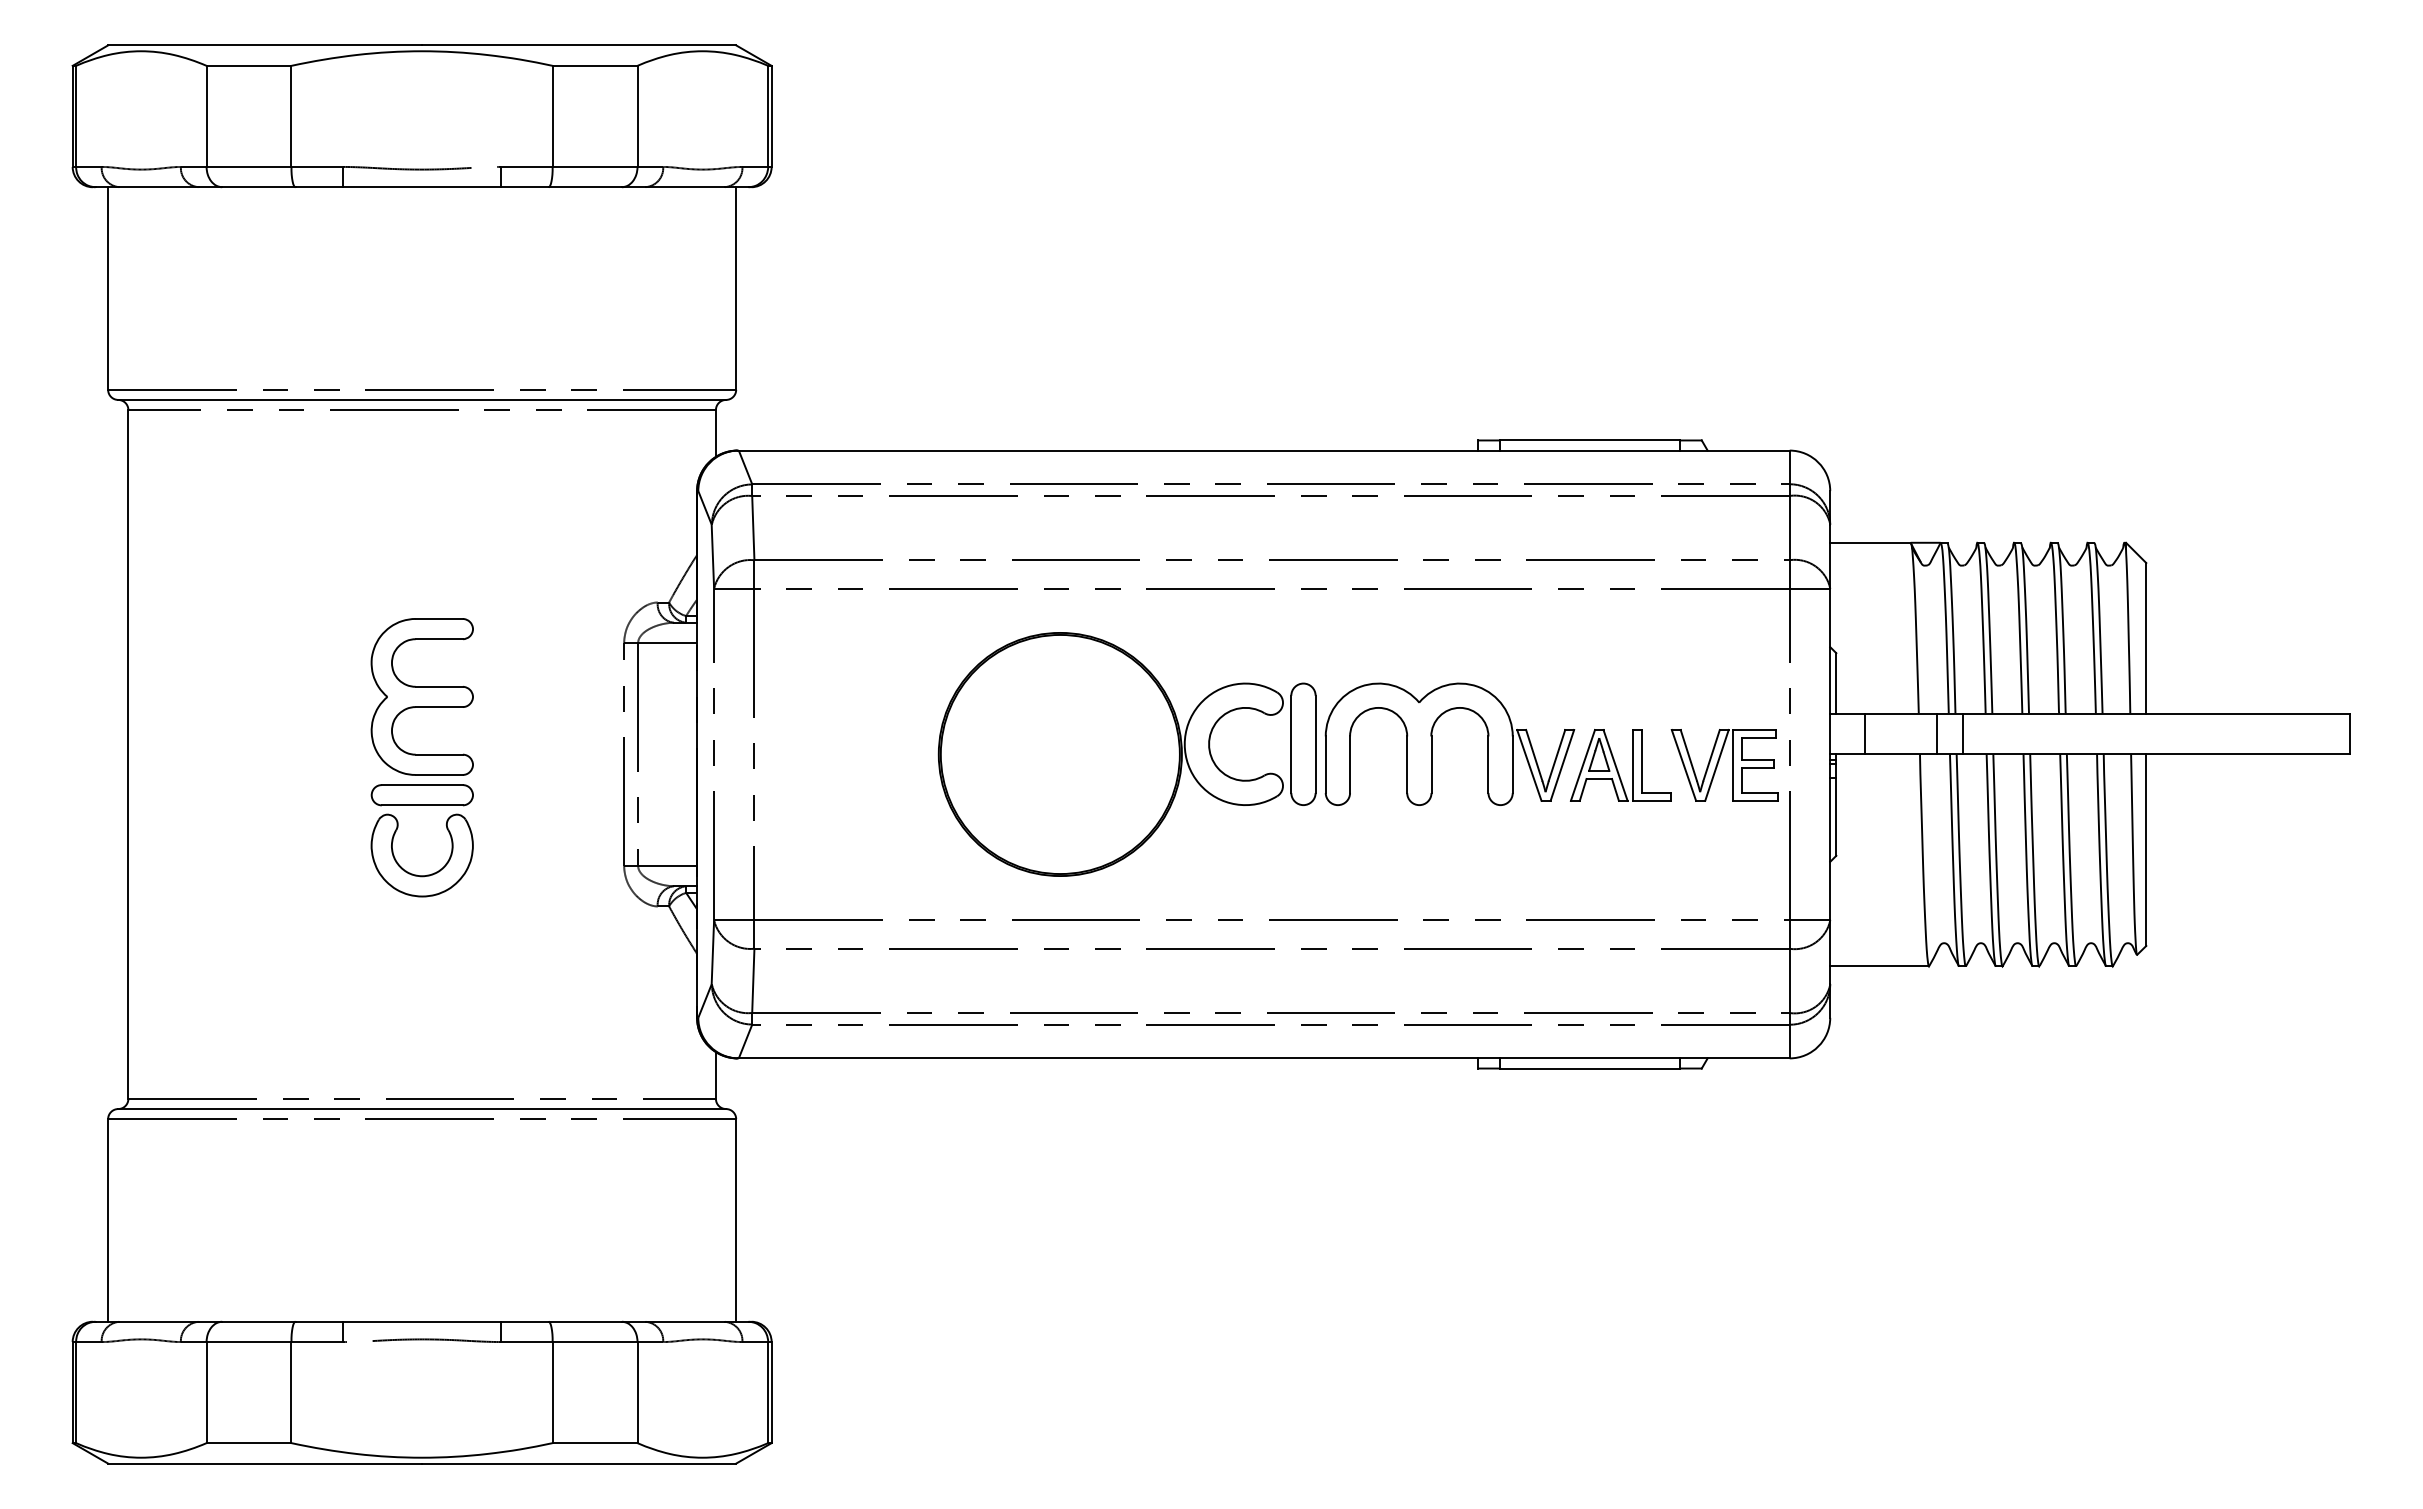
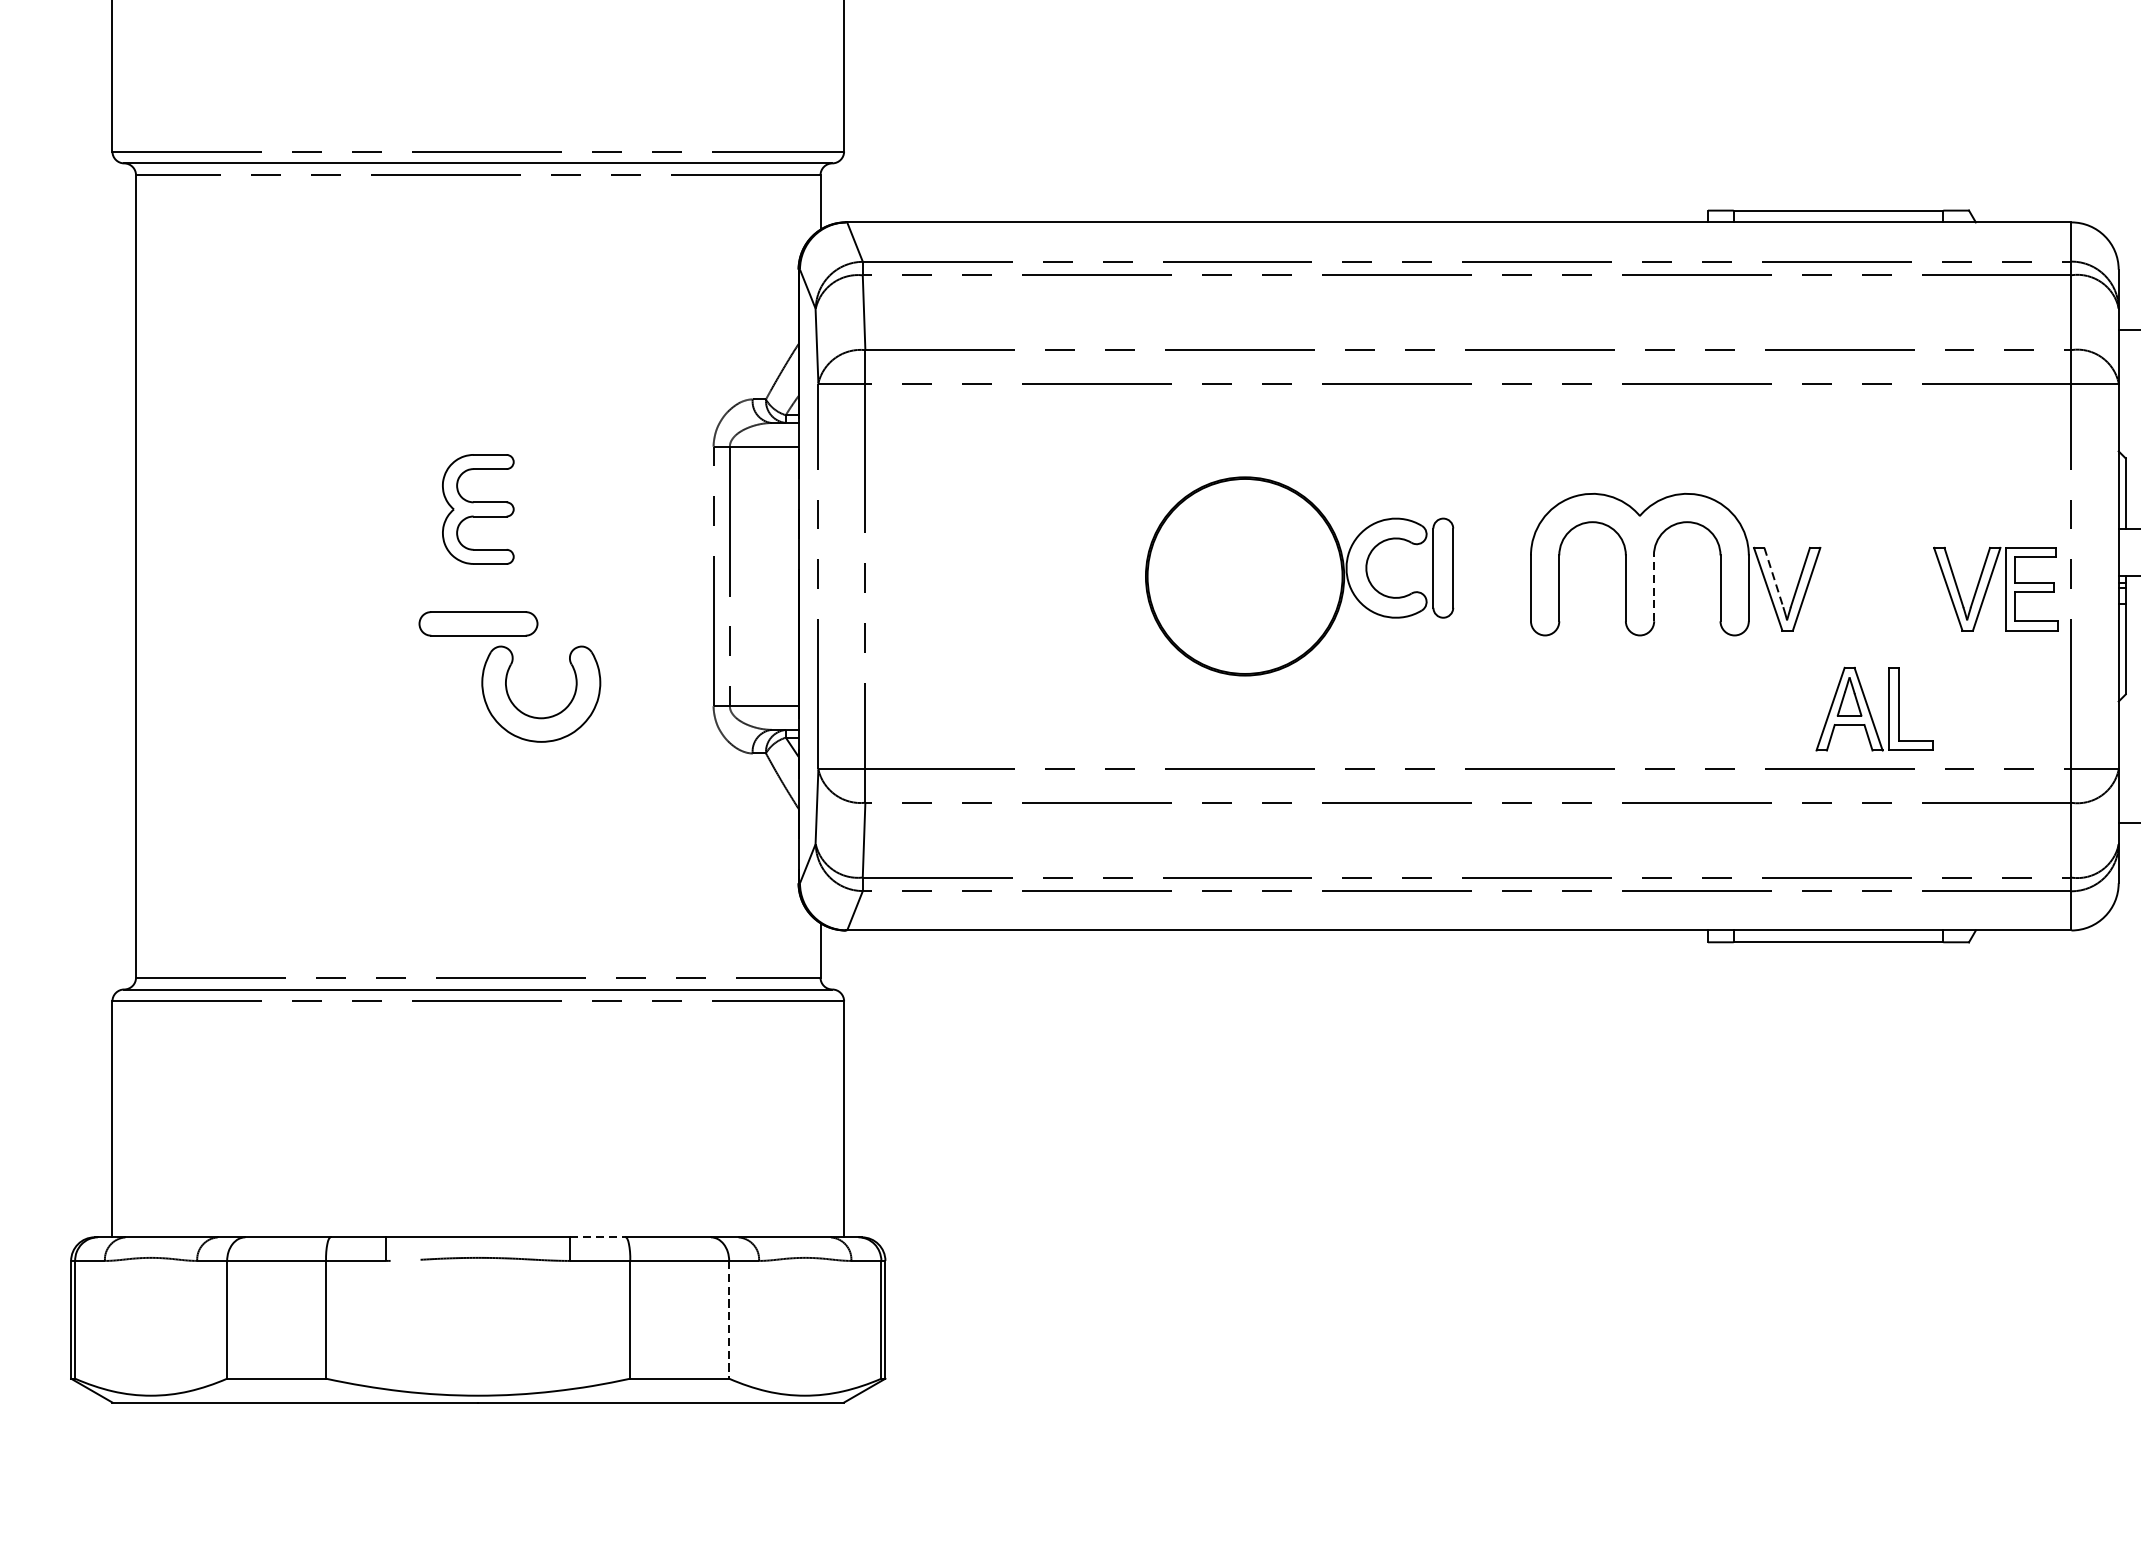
part: (421, 696) -> (477, 508), size x0.6
part: (1126, 754) -> (1298, 576), size x0.7
line: (1534, 755) -> (1774, 577), solid -> dashed
line: (1431, 764) -> (1654, 588), solid -> dashed
part: (1620, 765) -> (1874, 709), moved
part: (416, 874) -> (534, 716), moved
line: (524, 1321) -> (597, 1237), solid -> dashed
line: (637, 1392) -> (729, 1319), solid -> dashed

